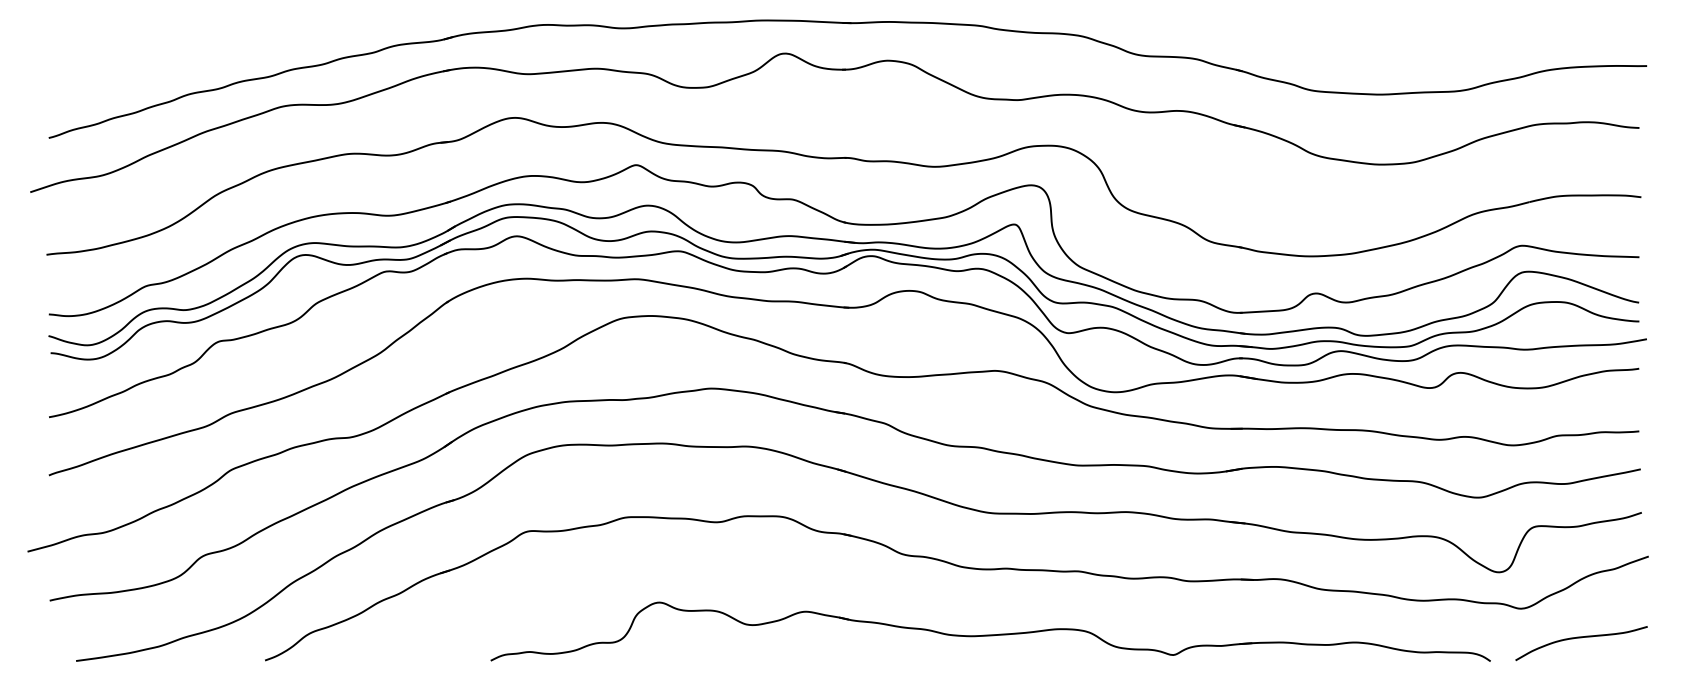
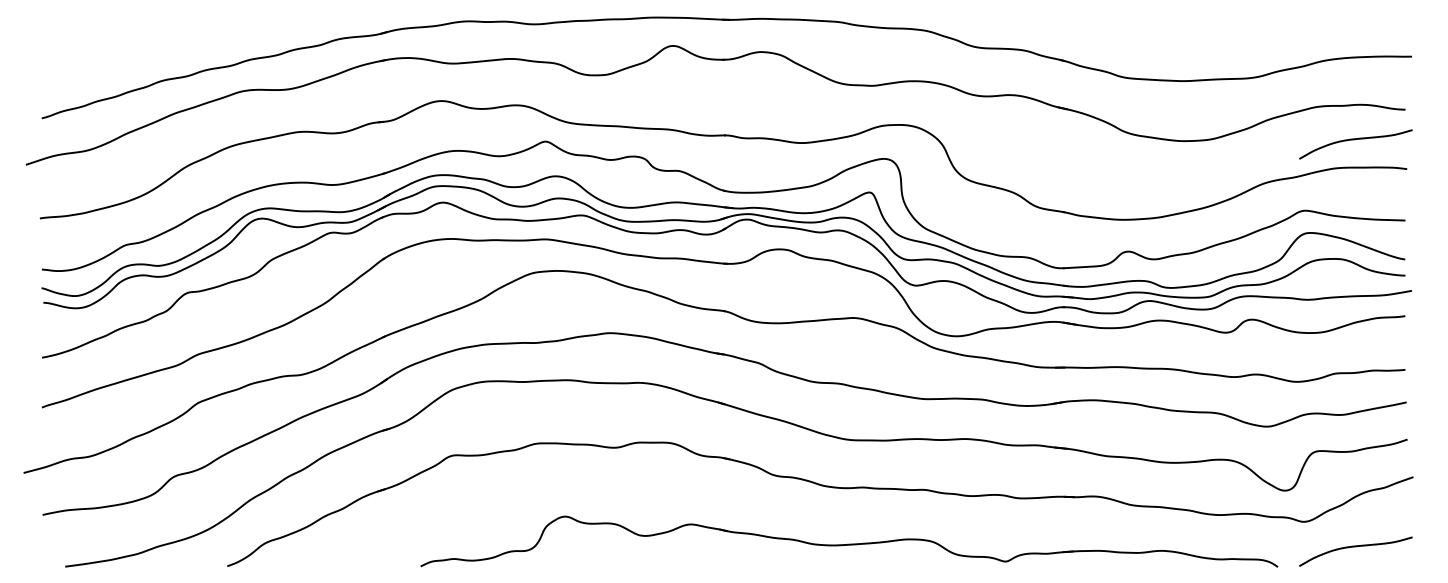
curve: (1581, 163) -> (1355, 140), added

